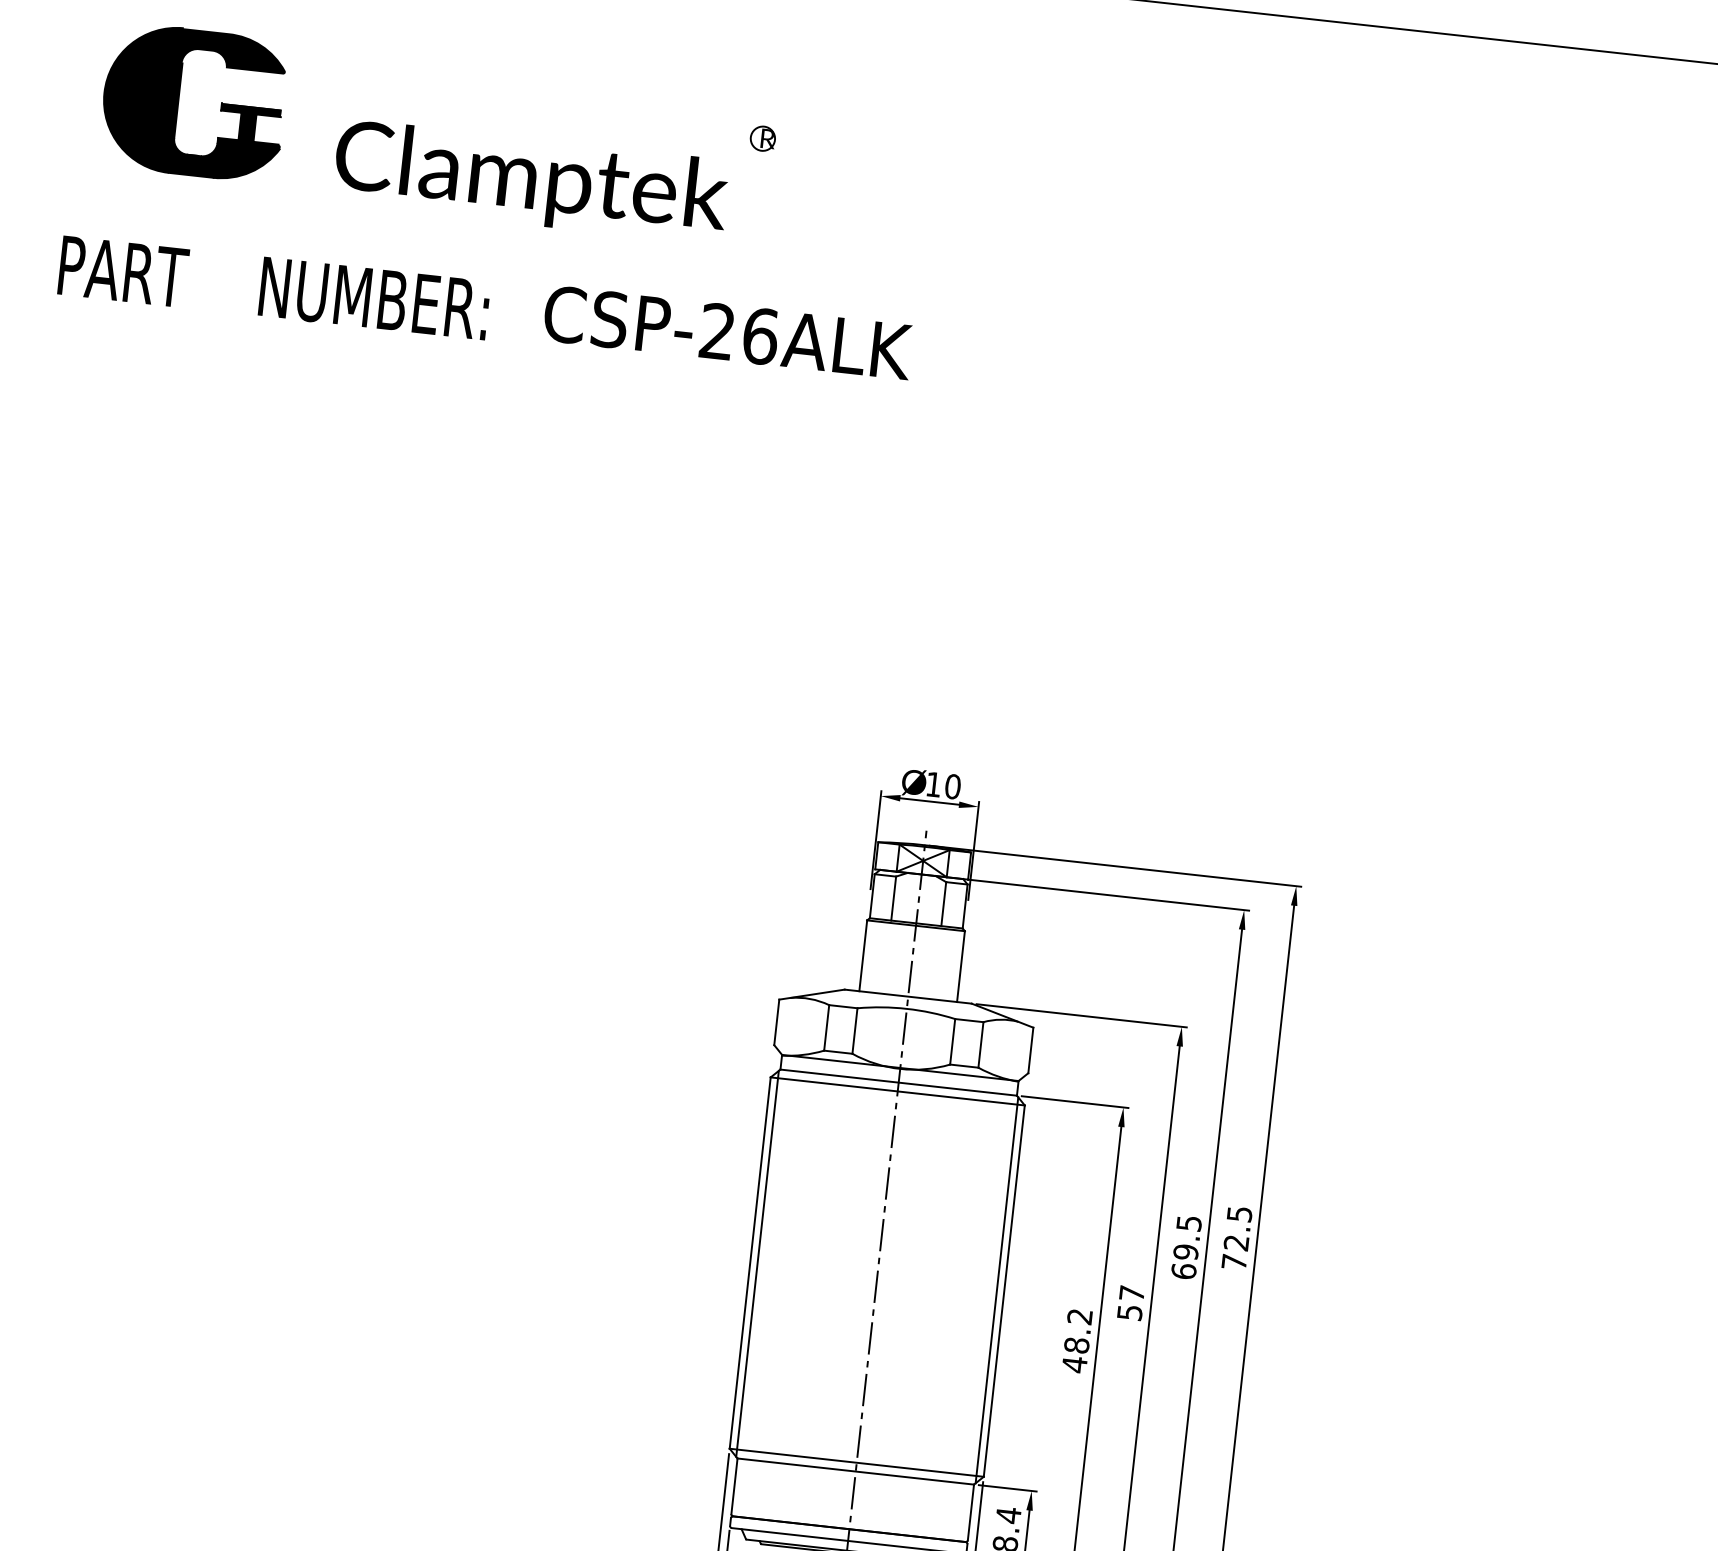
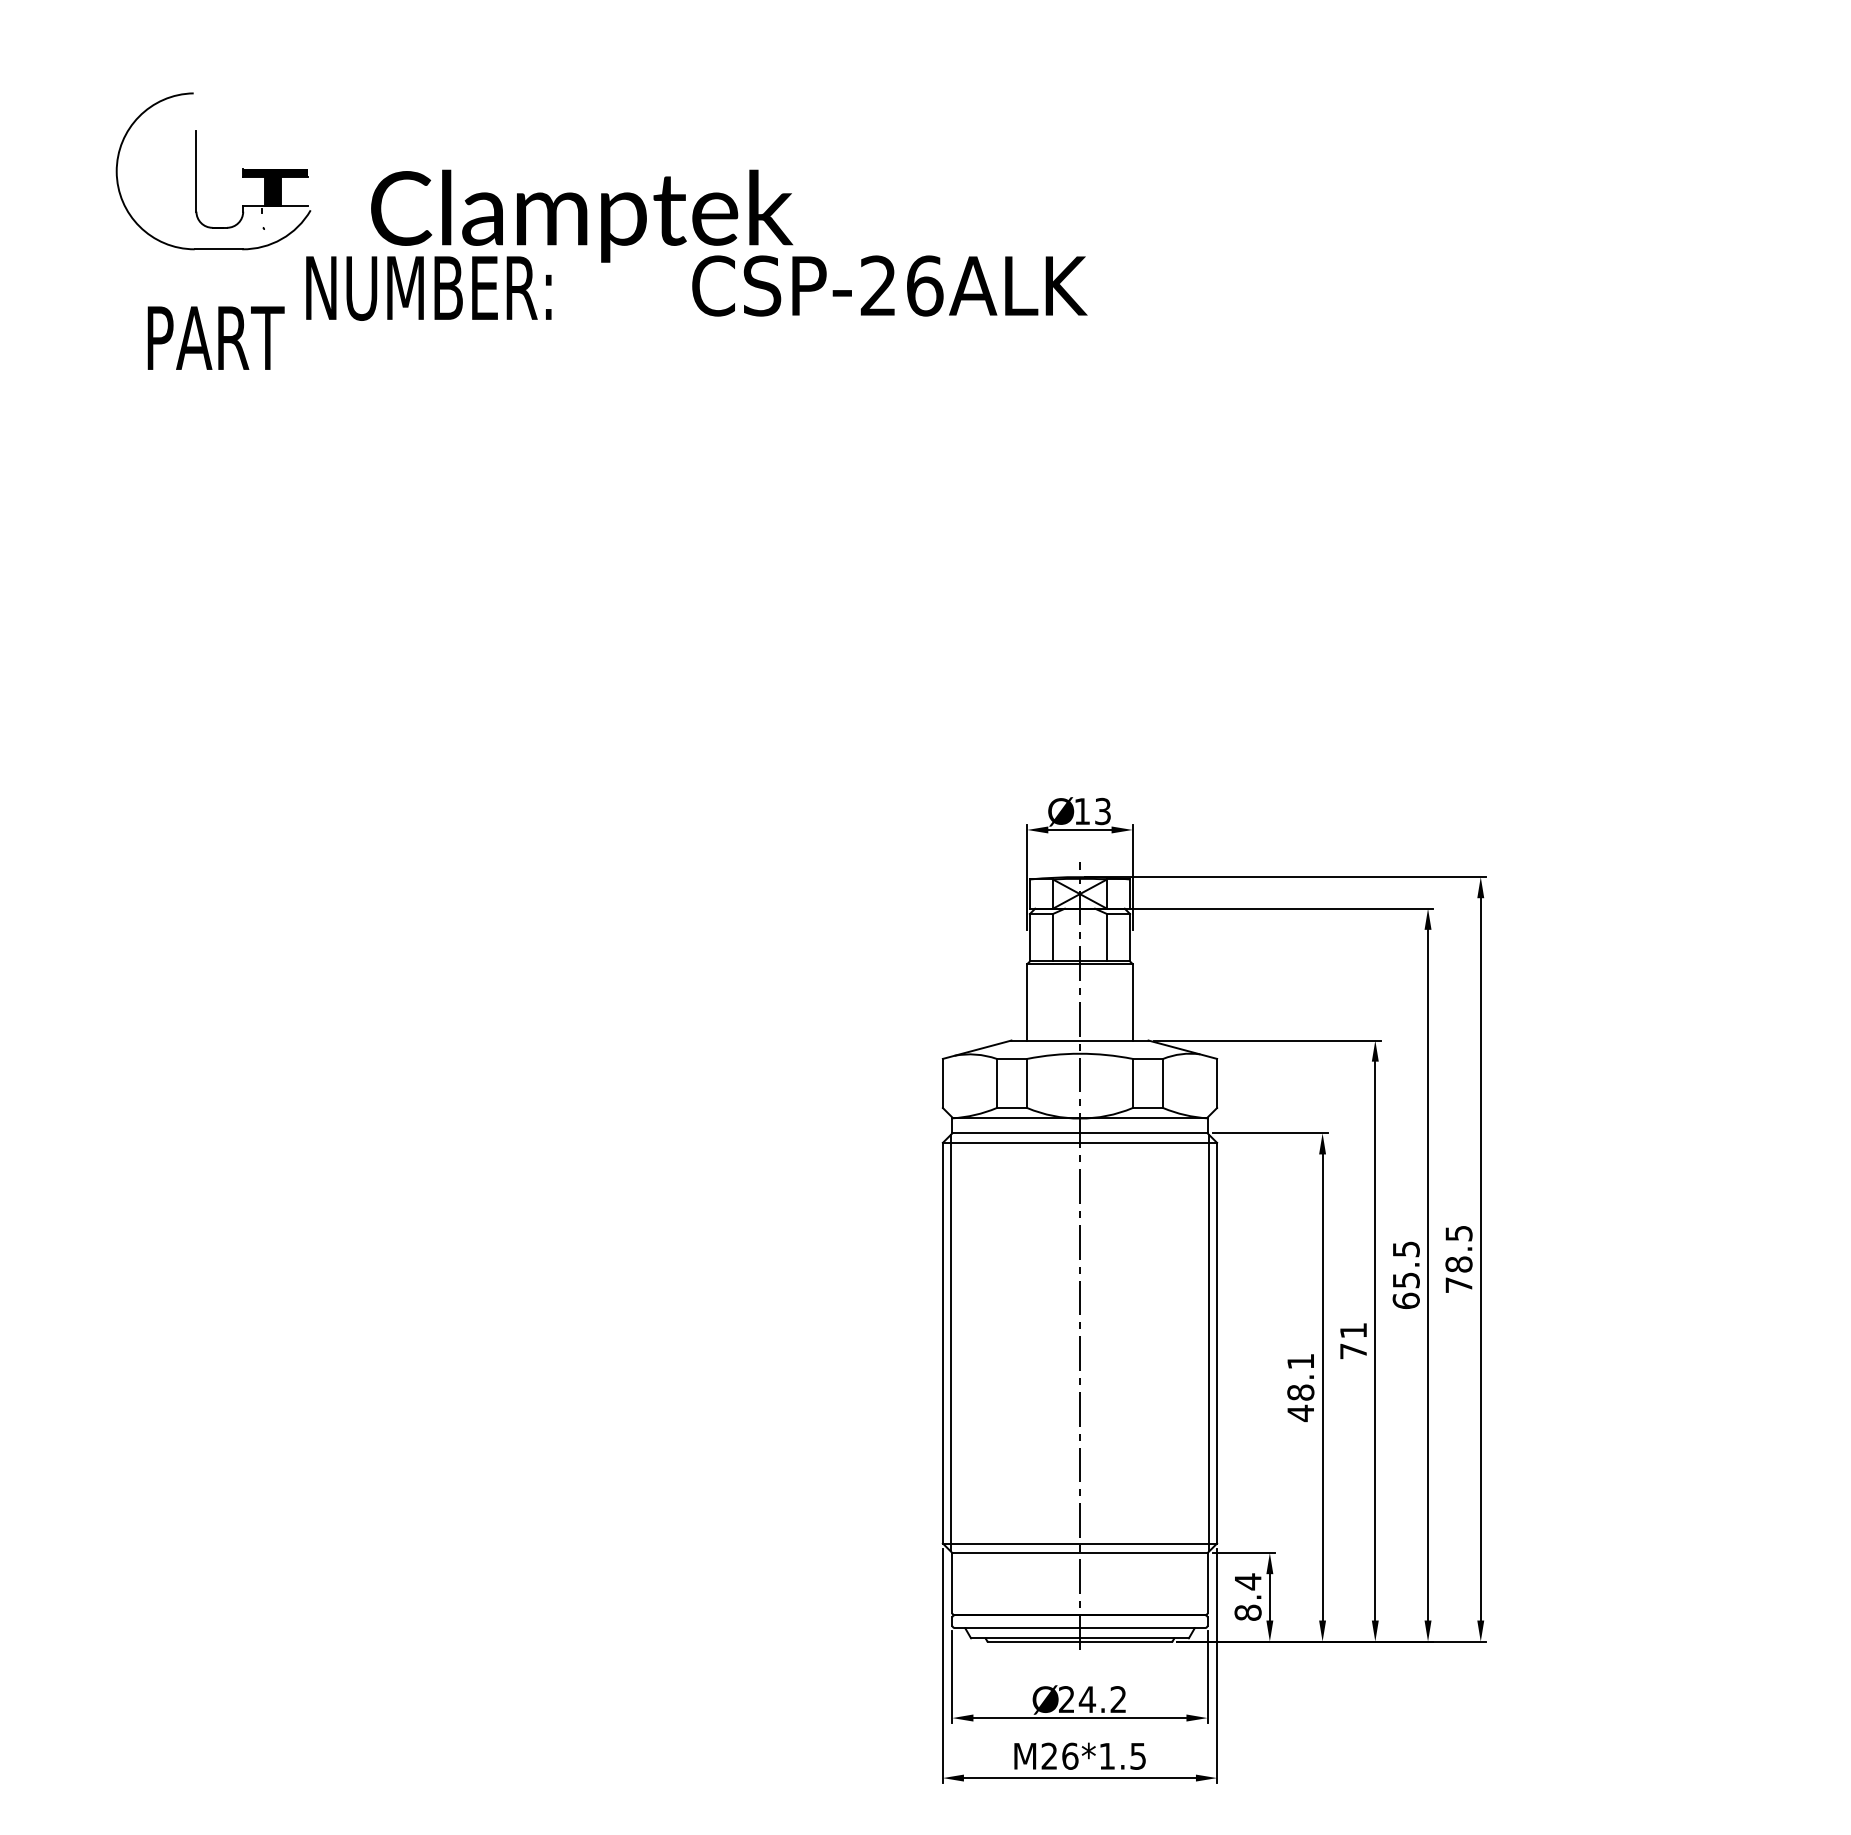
fill: (194, 102) -> (213, 171), removed
part: (762, 138) -> (823, 142), removed
text: (123, 271) -> (215, 337), moved
text: (374, 298) -> (428, 288), moved
text: (727, 332) -> (889, 285), moved
text: (953, 786) -> (1103, 811), 10 -> 13
text: (1236, 1242) -> (1458, 1264), 72.5 -> 78.5
text: (1185, 1252) -> (1405, 1280), 69.5 -> 65.5
text: (1130, 1303) -> (1353, 1341), 57 -> 71
text: (1079, 1316) -> (1300, 1361), 48.2 -> 48.1

